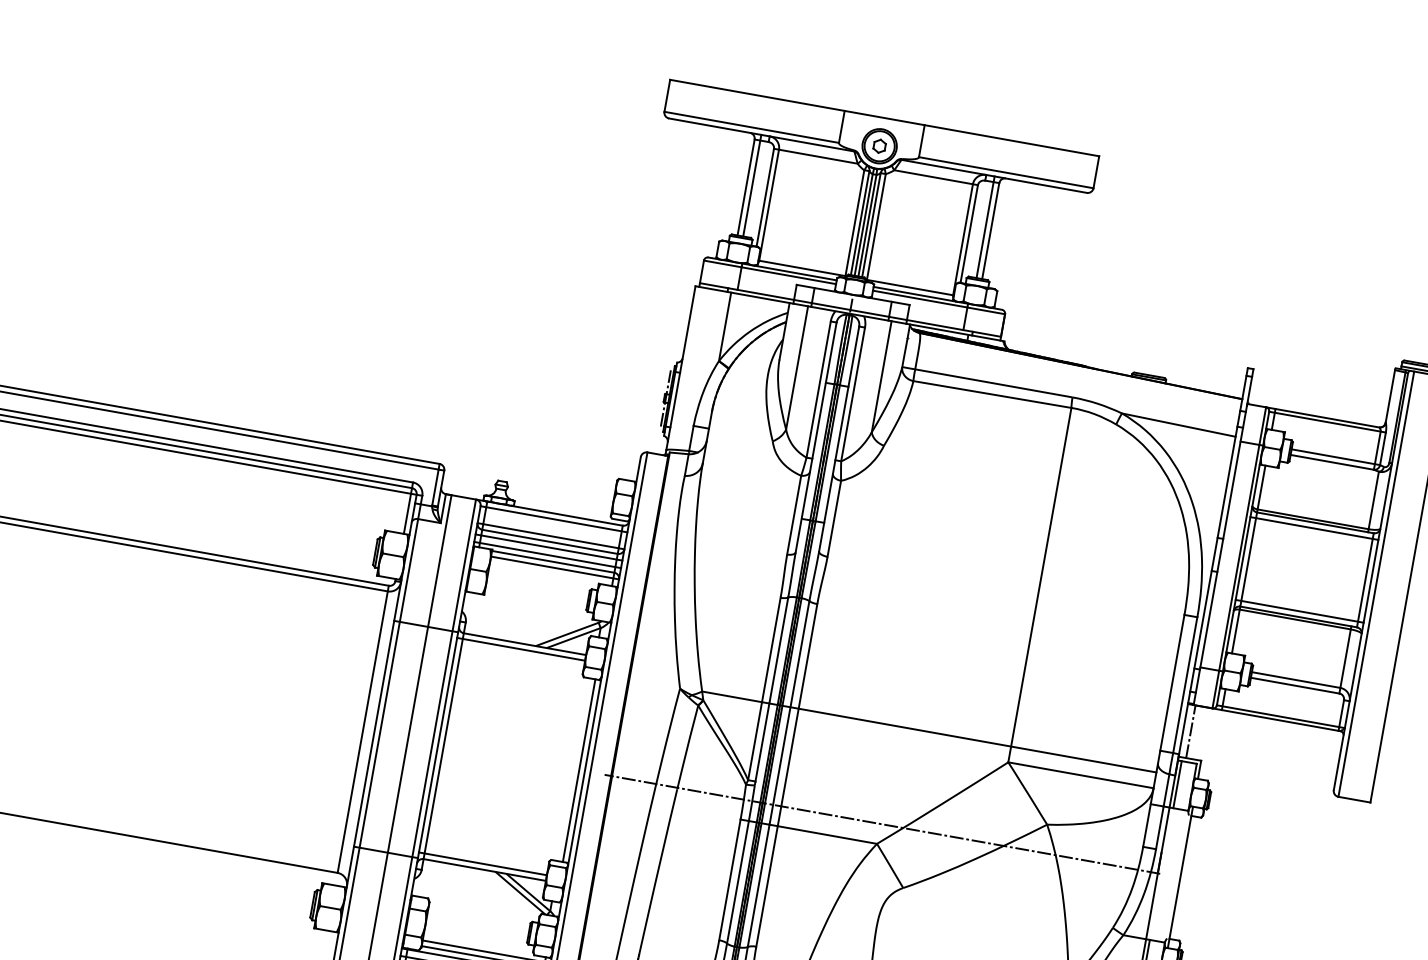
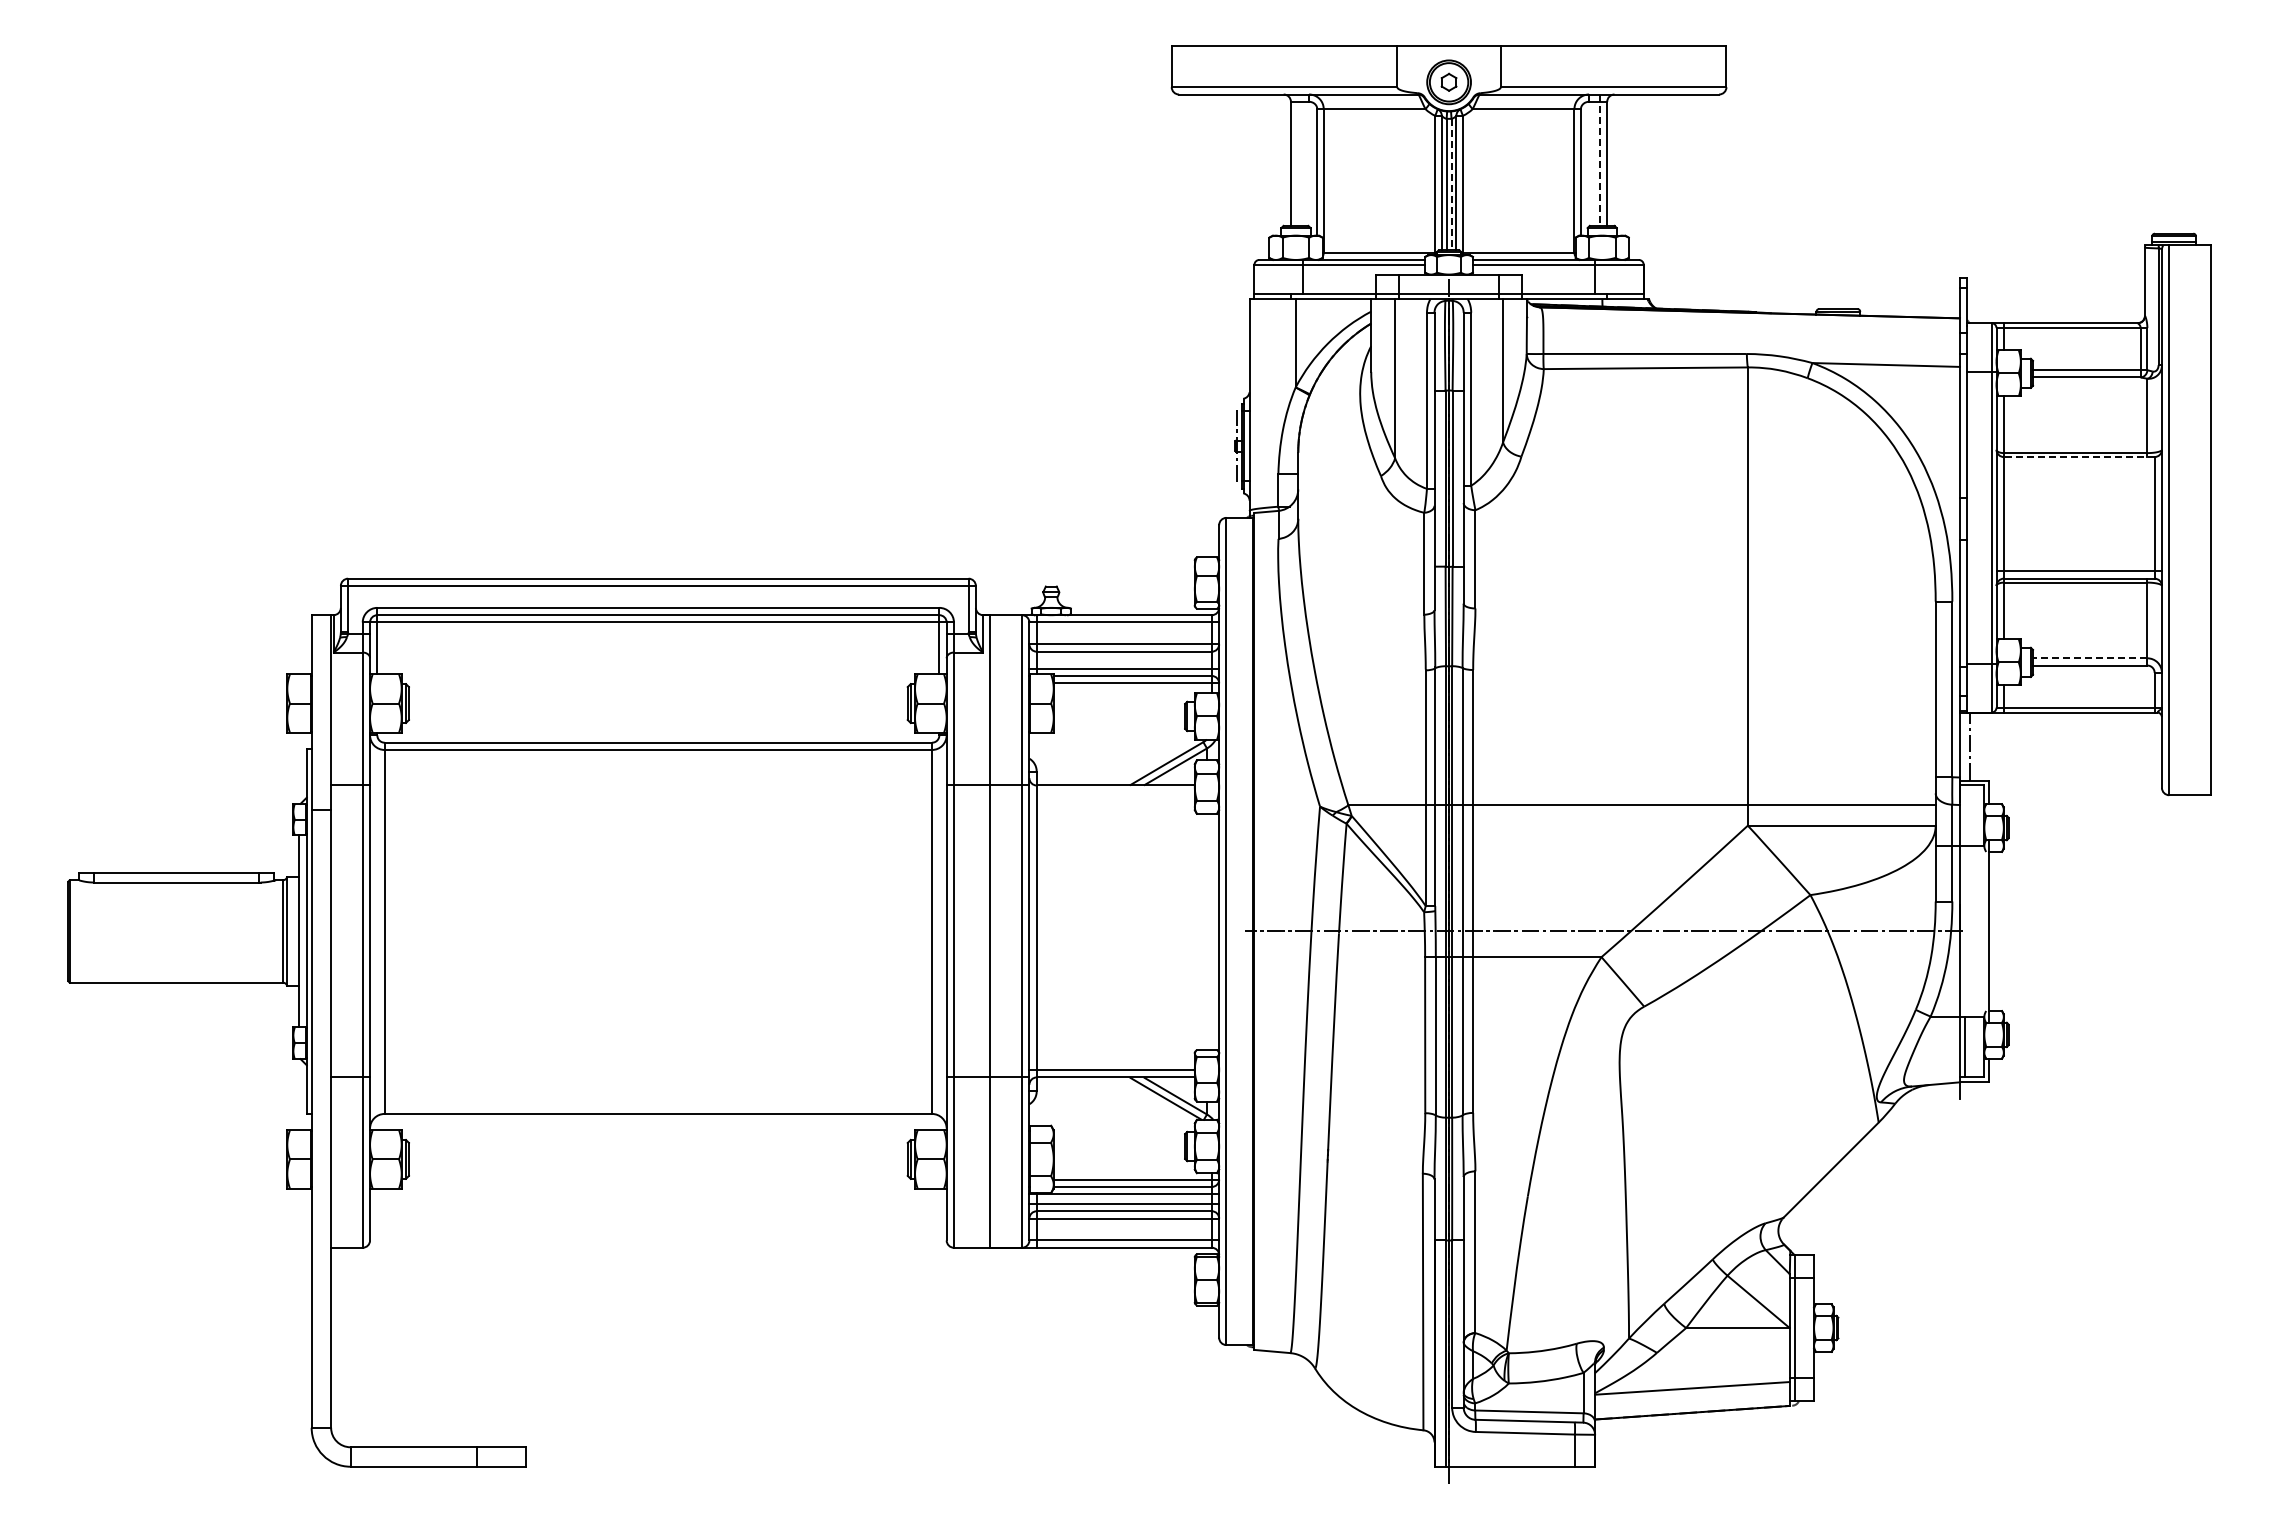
line: (752, 185) -> (1298, 159), removed
line: (867, 225) -> (1451, 184), solid -> dashed
line: (985, 227) -> (1599, 160), solid -> dashed
line: (1314, 523) -> (2078, 457), solid -> dashed
line: (1313, 528) -> (2078, 464), removed
line: (549, 547) -> (1124, 658), removed
line: (520, 649) -> (1111, 792), removed
line: (1295, 680) -> (2089, 658), solid -> dashed
line: (578, 770) -> (1211, 931), removed
line: (1177, 784) -> (1964, 815), removed

